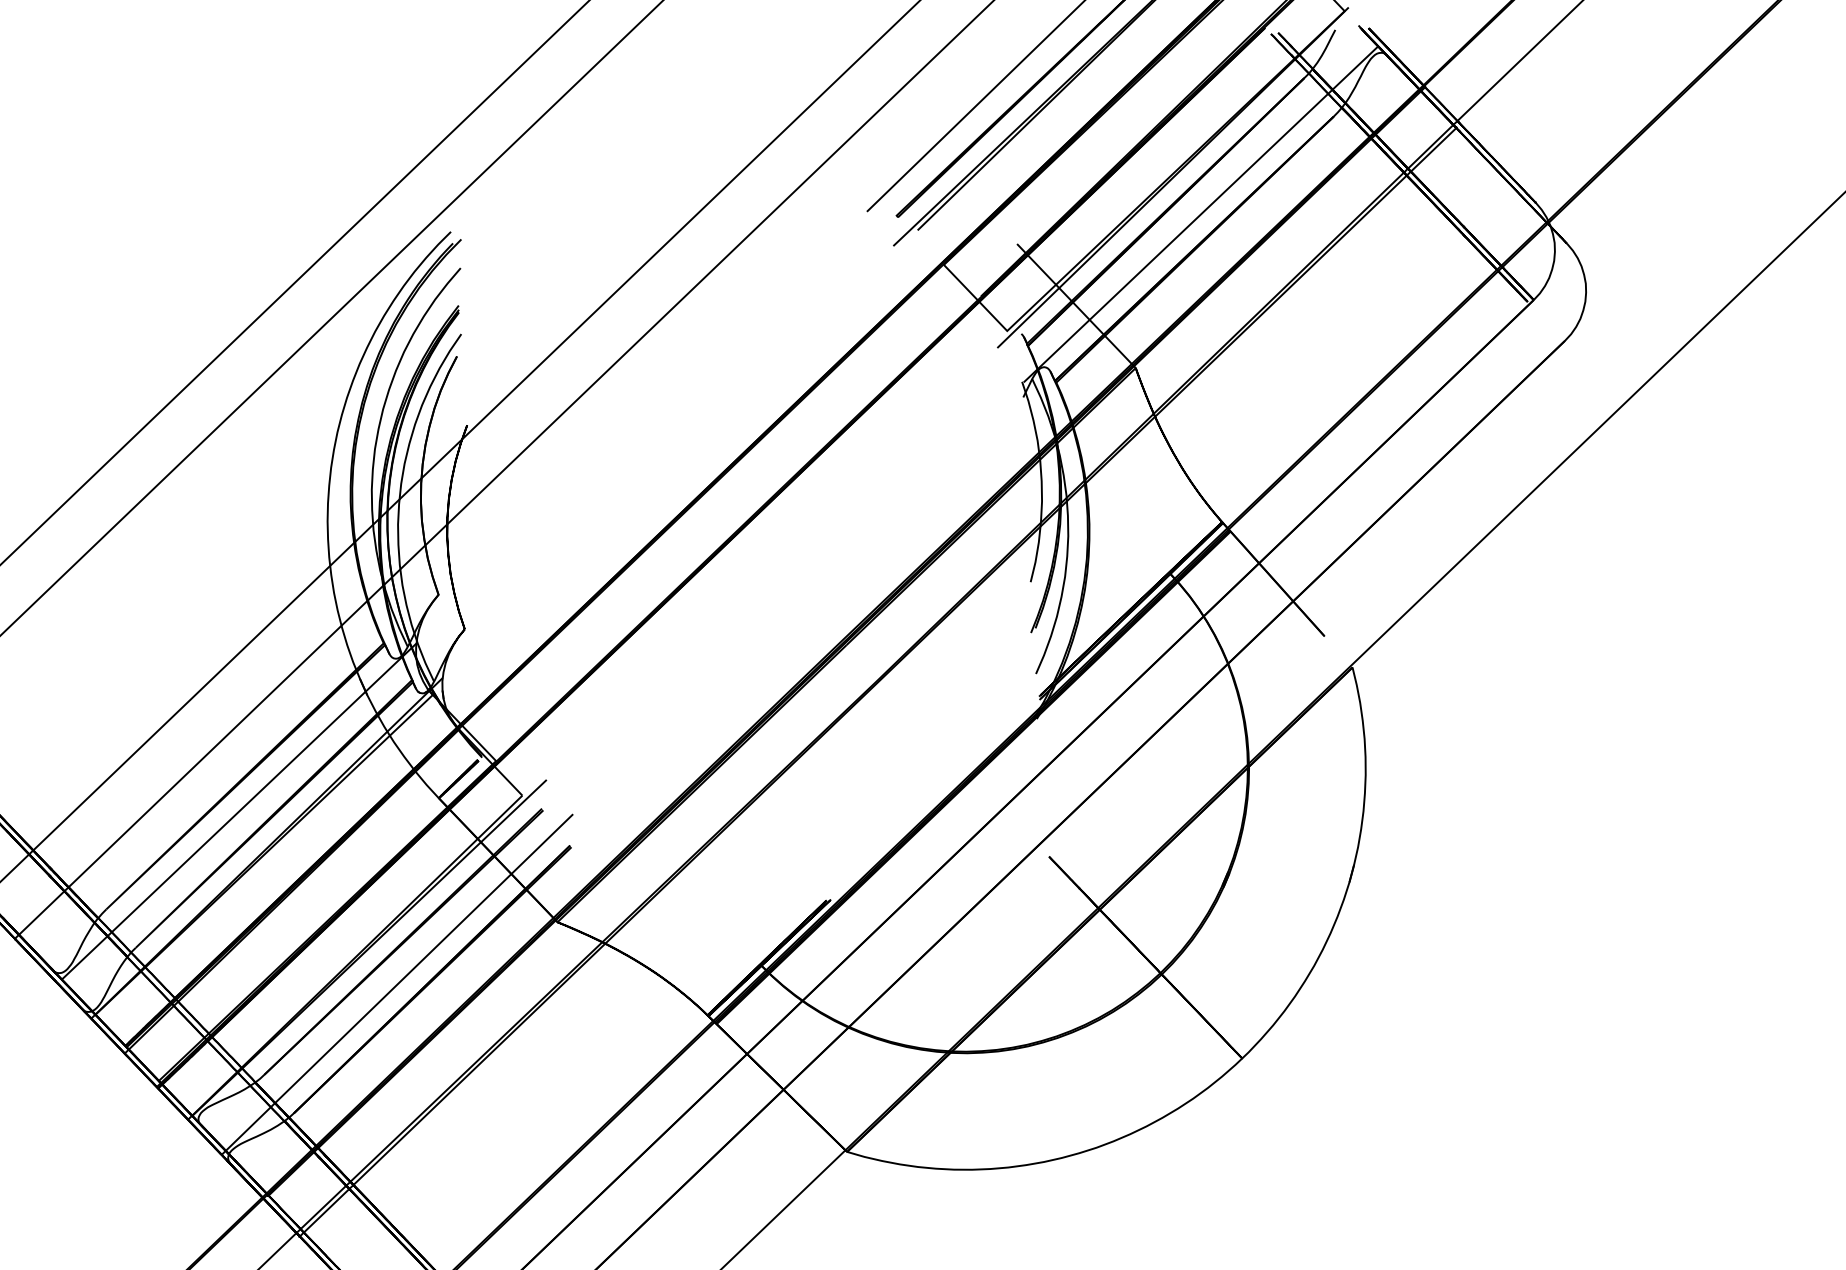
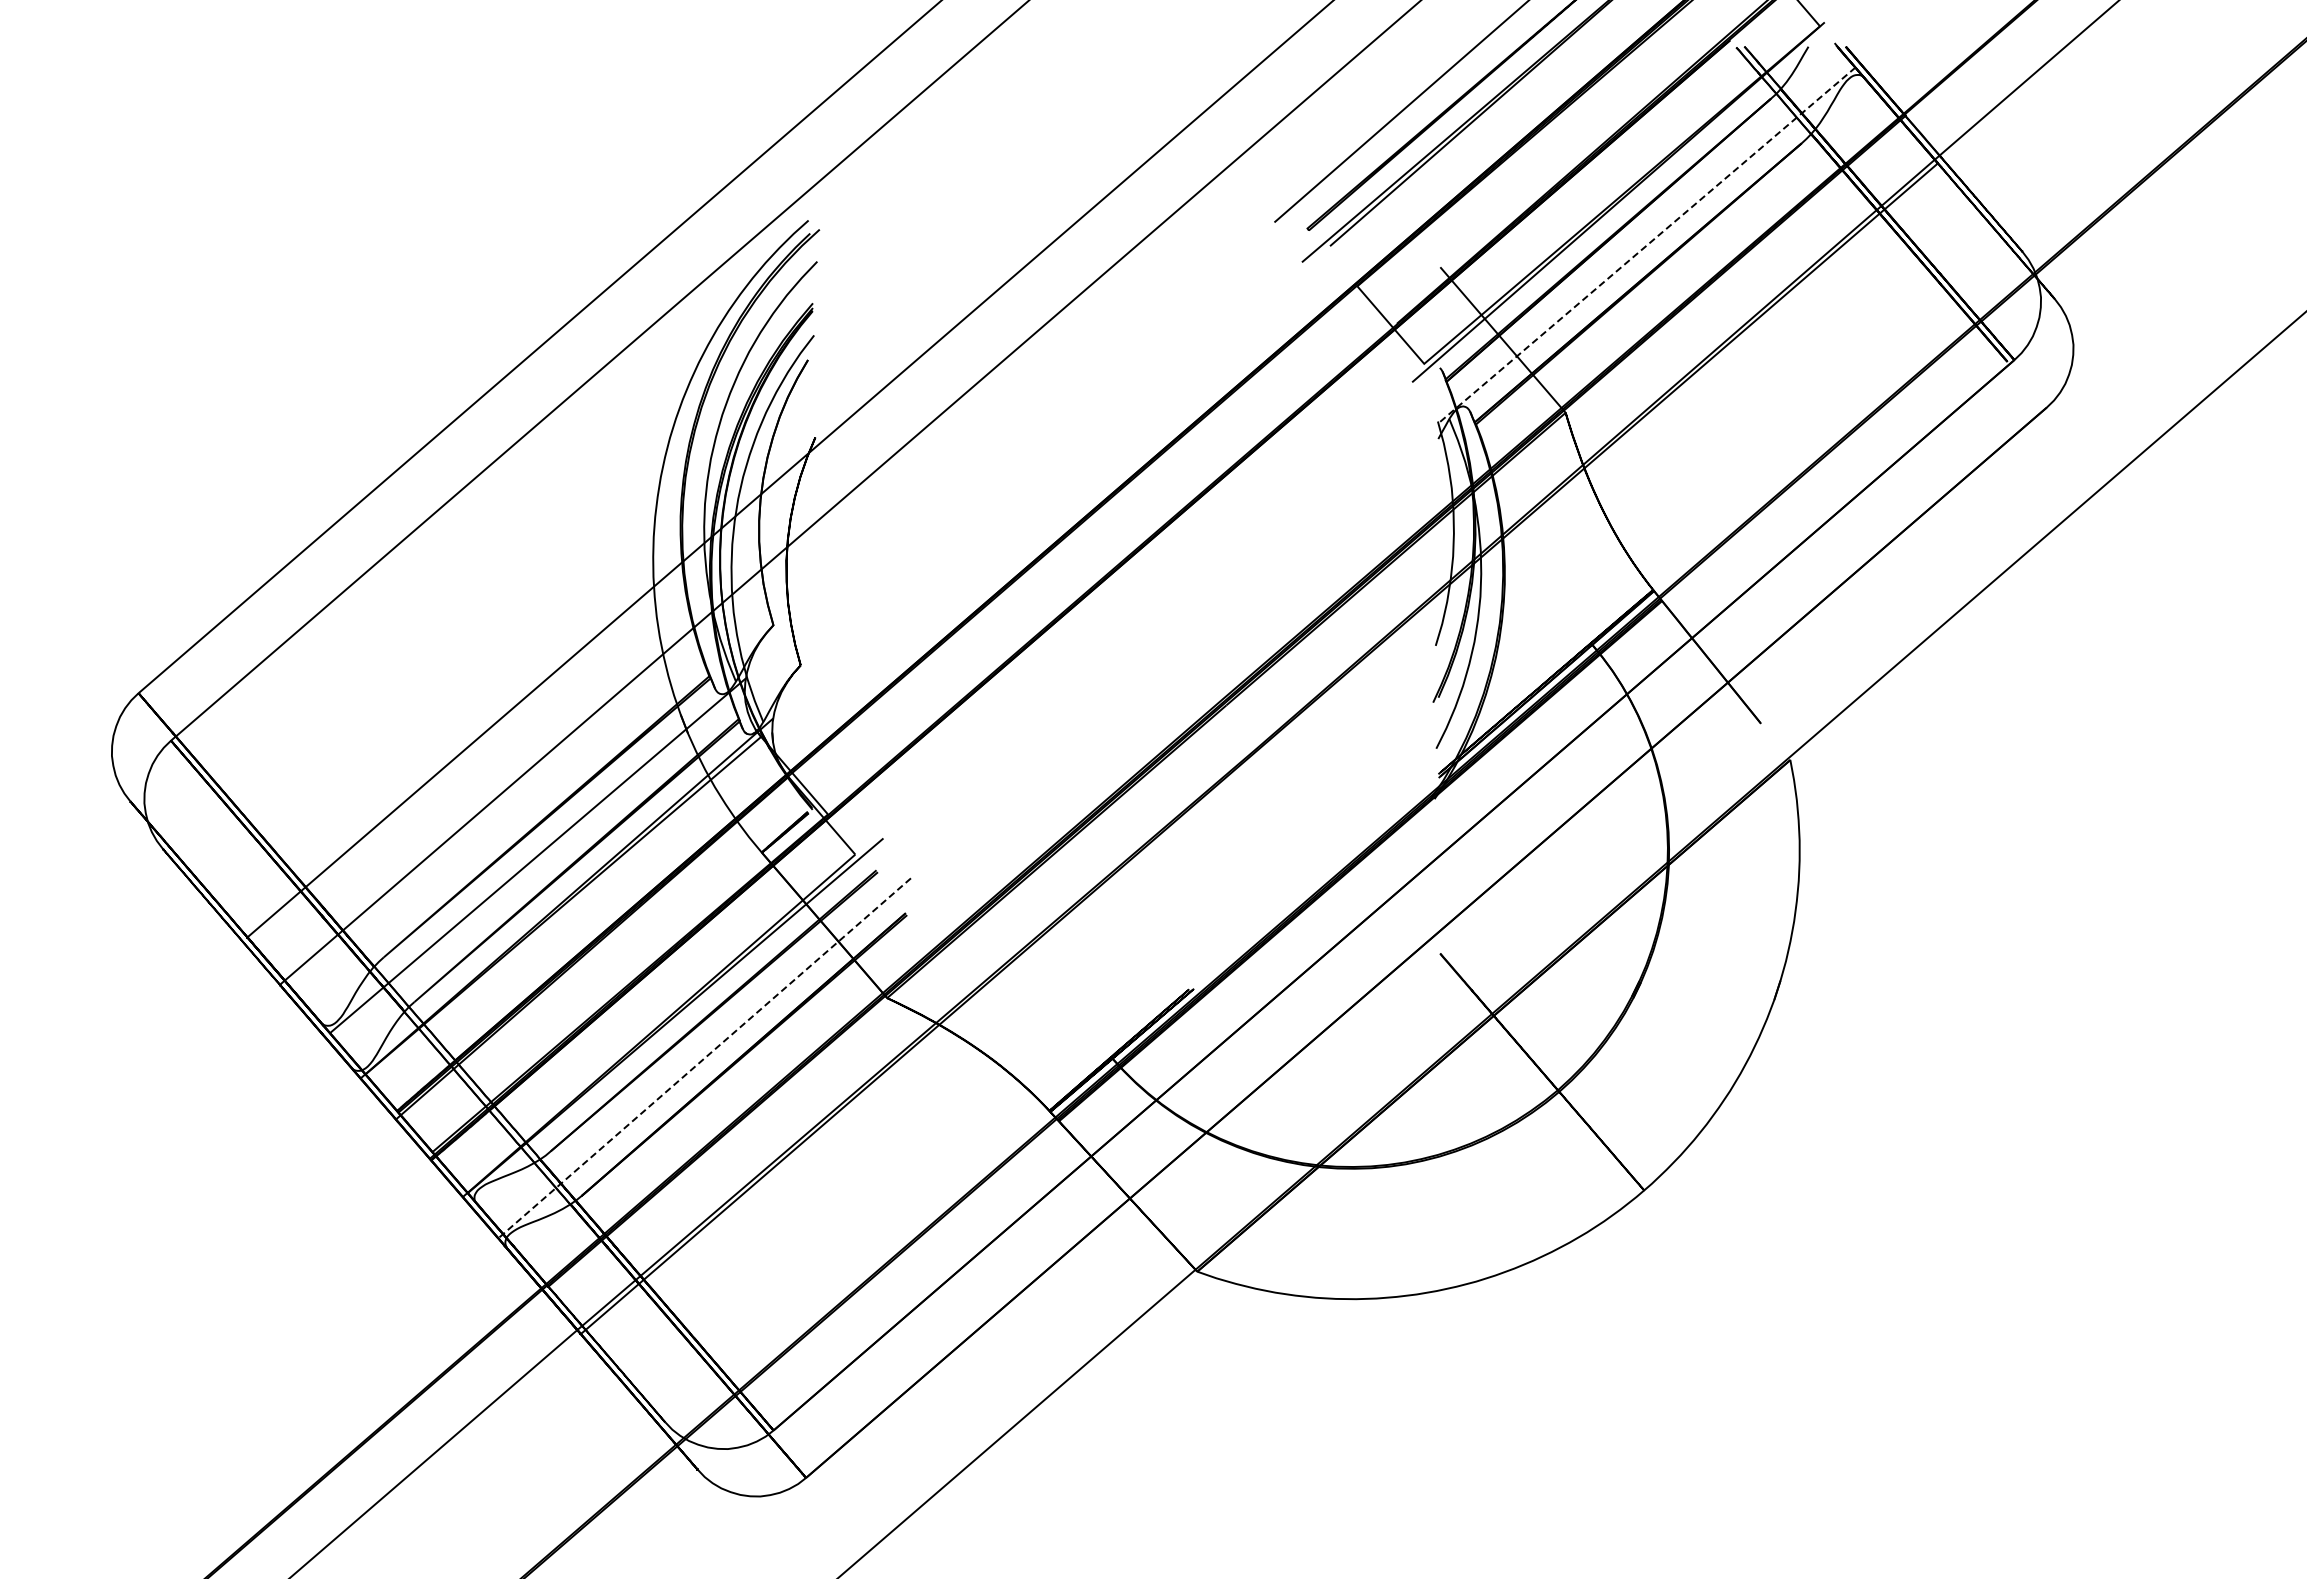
line: (1200, 214) -> (1647, 245), solid -> dashed
line: (397, 984) -> (704, 1058), solid -> dashed

